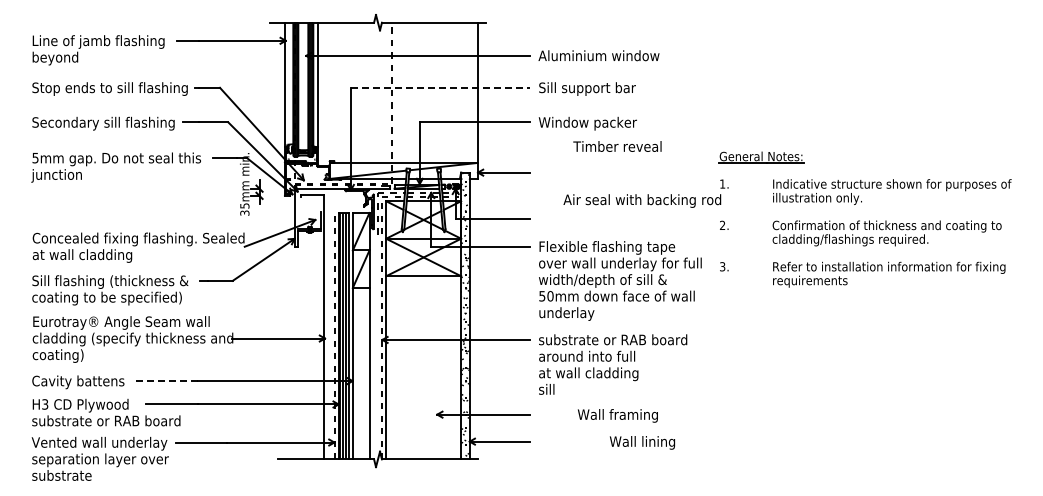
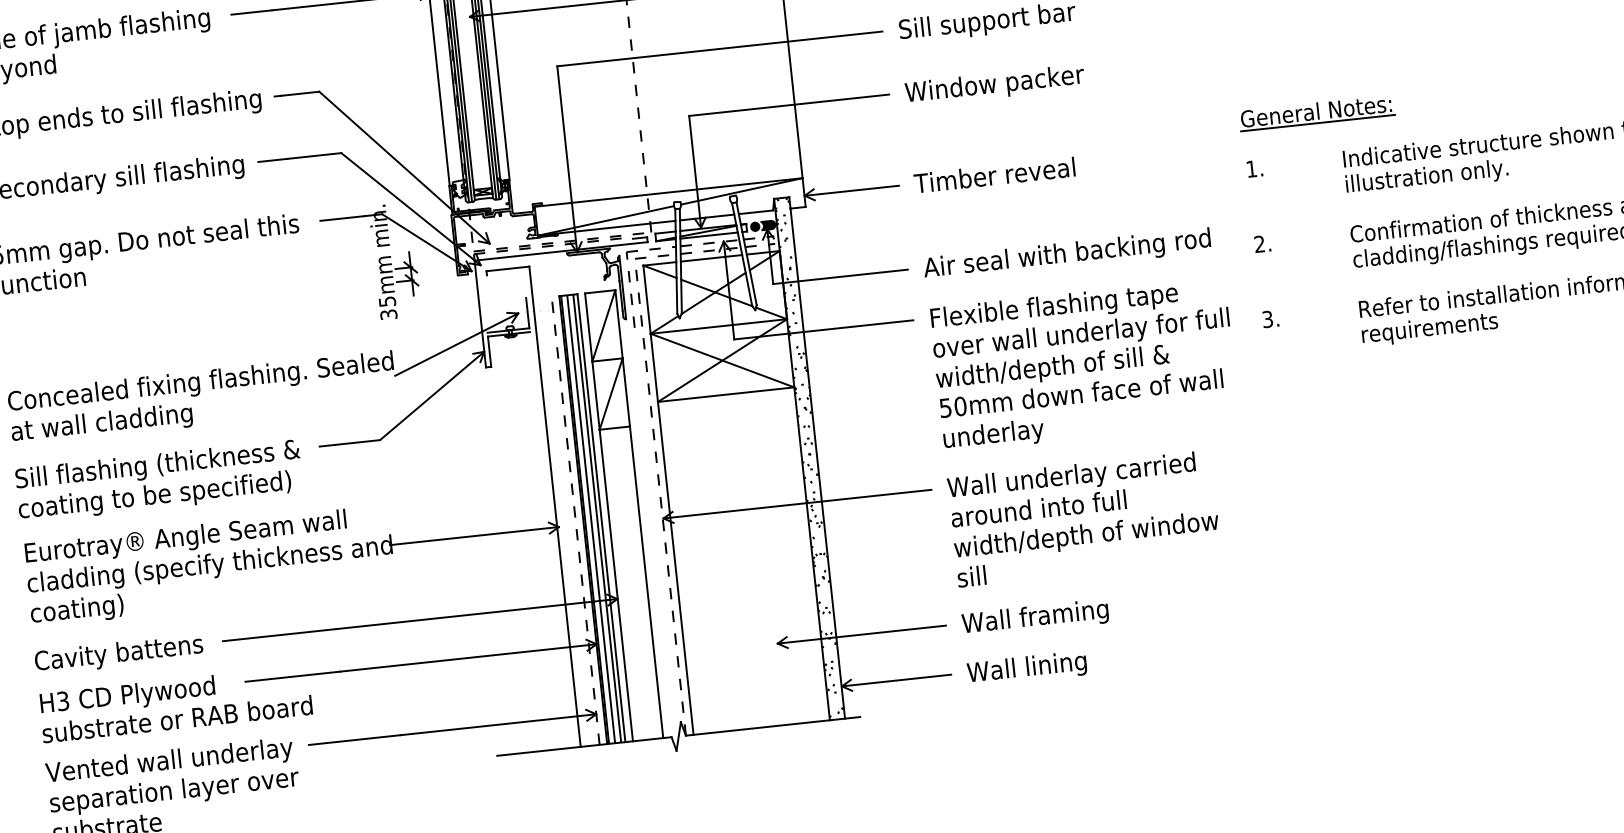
line: (440, 87) -> (720, 48), dashed -> solid
text: (617, 146) -> (994, 175), moved
text: (642, 200) -> (1067, 253), moved
text: (612, 340) -> (1081, 474), substrate or RAB board -> Wall underlay carried
text: (611, 374) -> (1086, 536), at wall cladding -> width/depth of window
line: (166, 381) -> (279, 635), dashed -> solid
text: (617, 415) -> (1034, 617), moved
text: (641, 442) -> (1025, 668), moved

